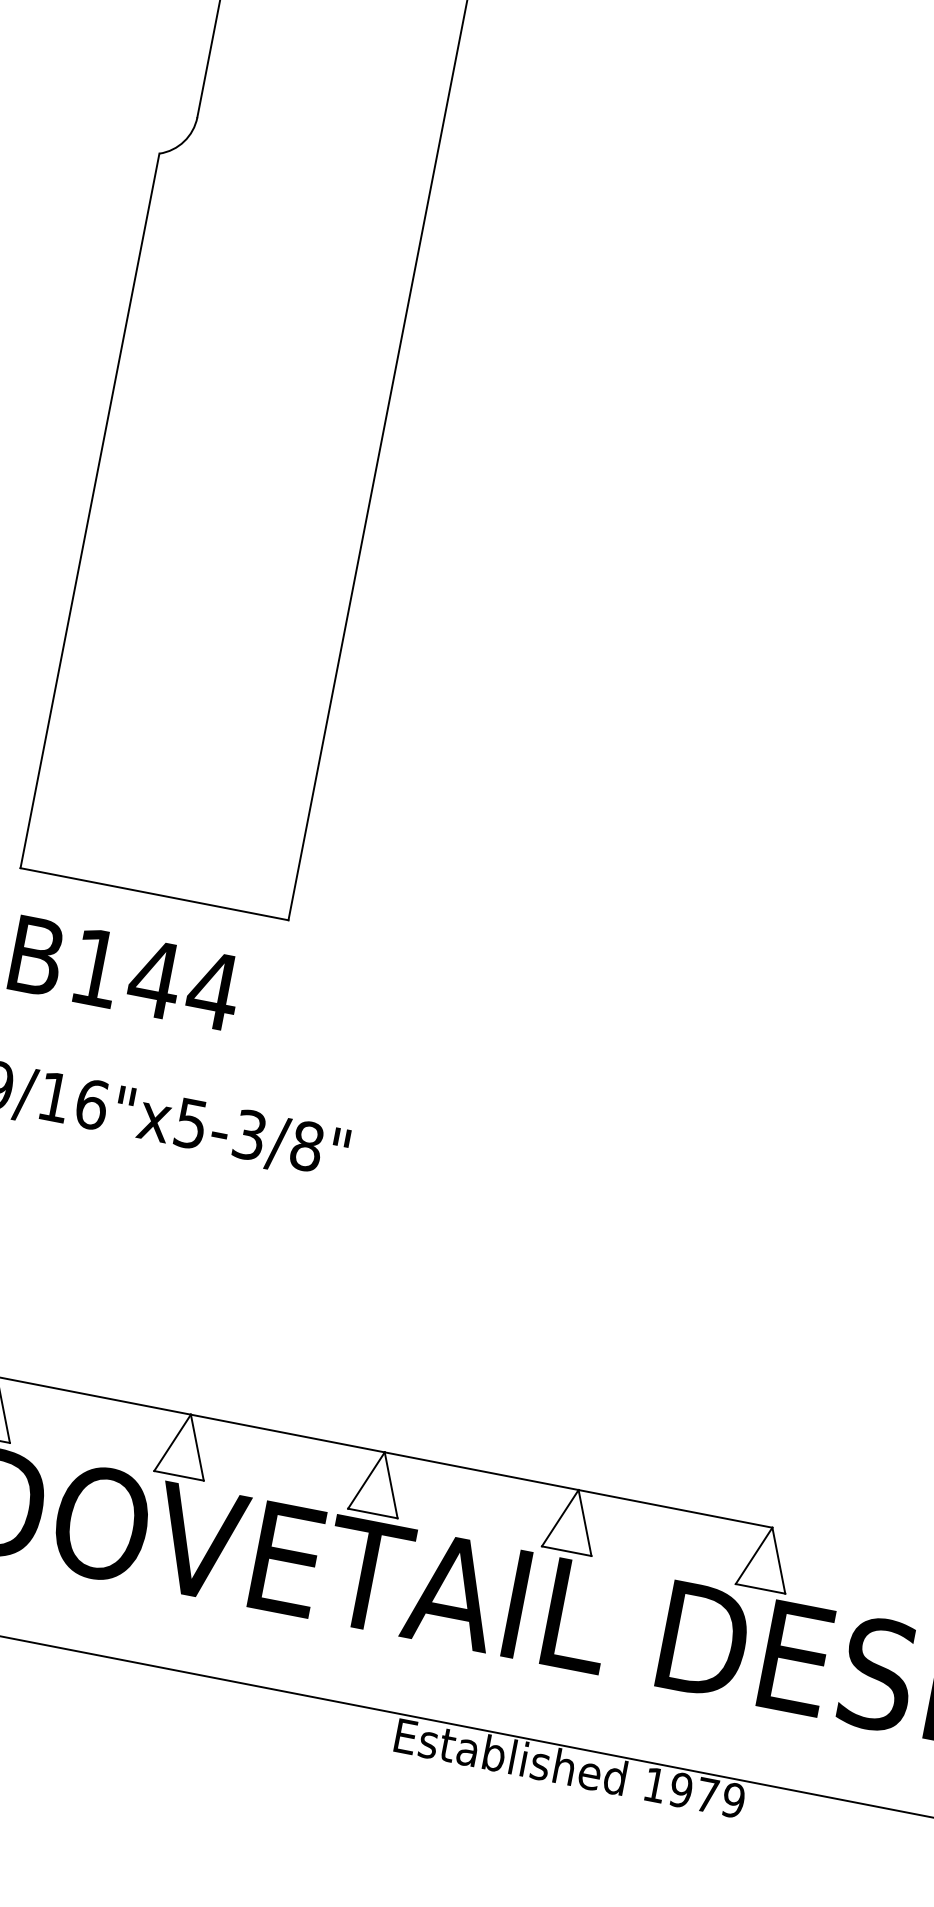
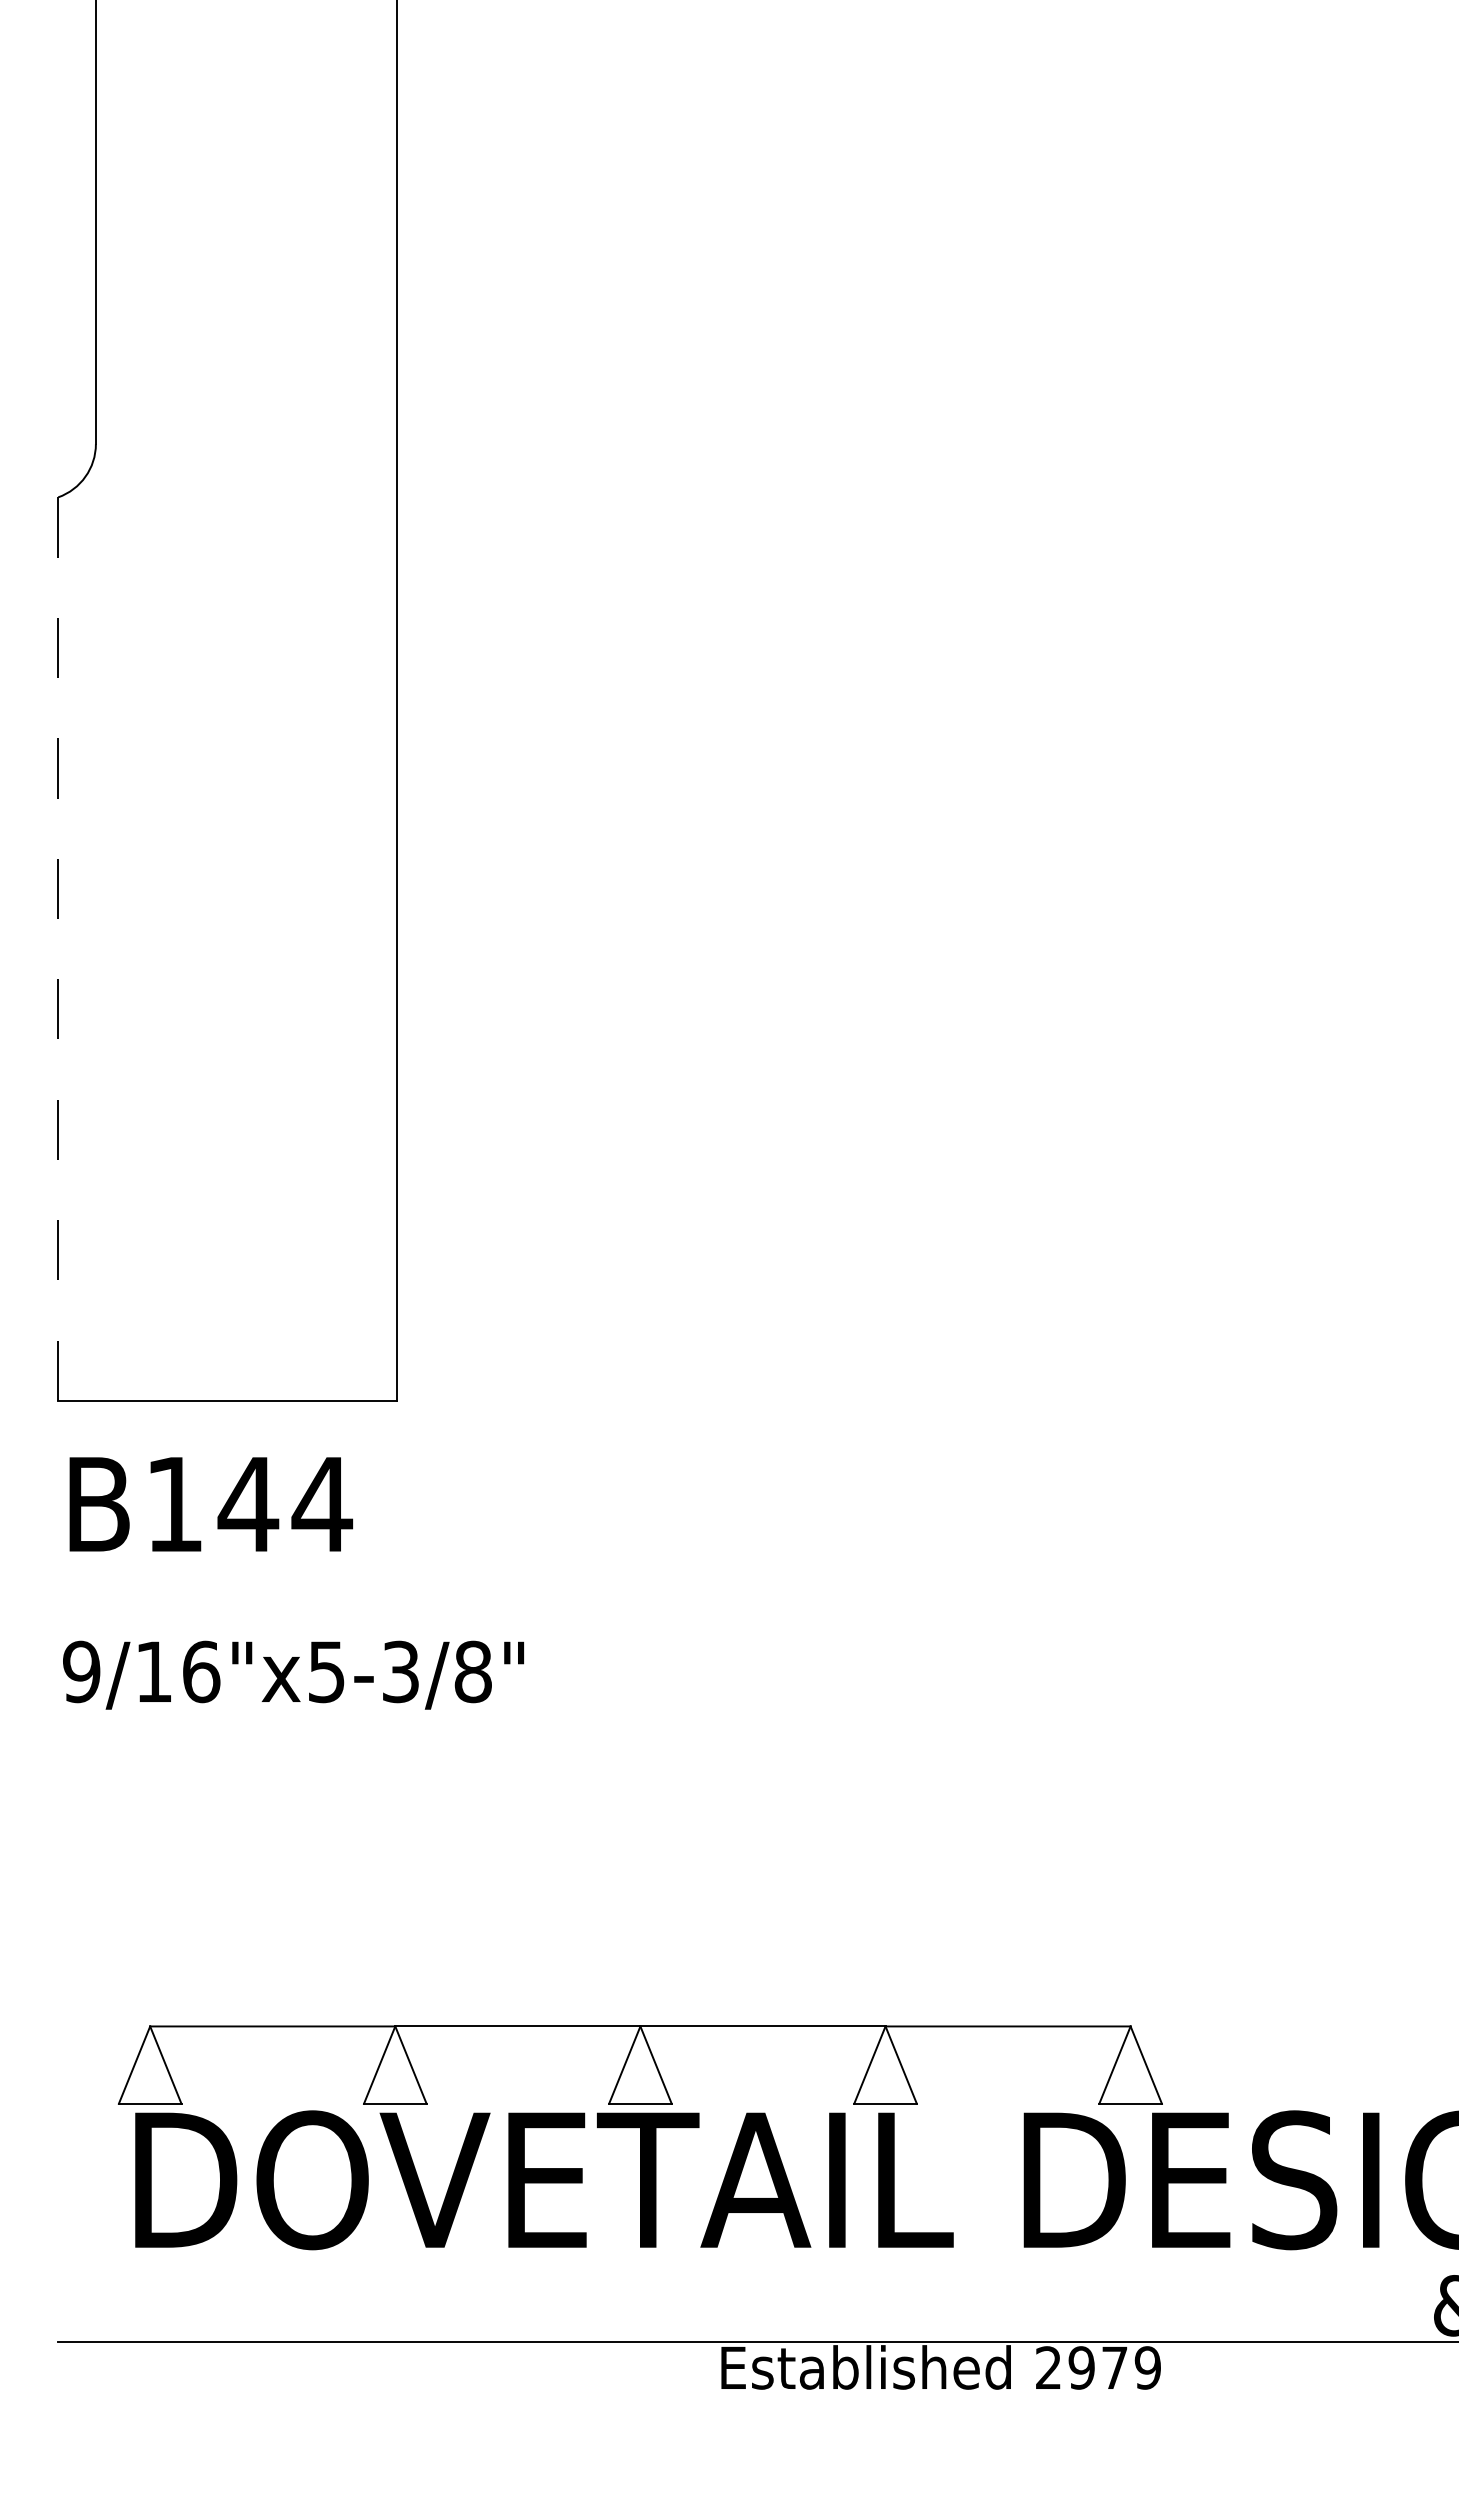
line: (90, 511) -> (58, 949), solid -> dashed
text: (655, 1784) -> (1048, 2367), 1979 -> 2979

